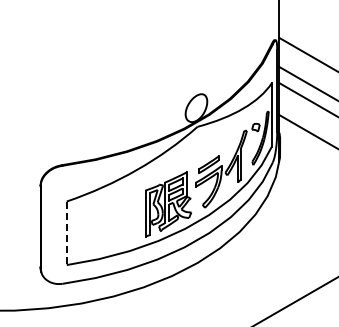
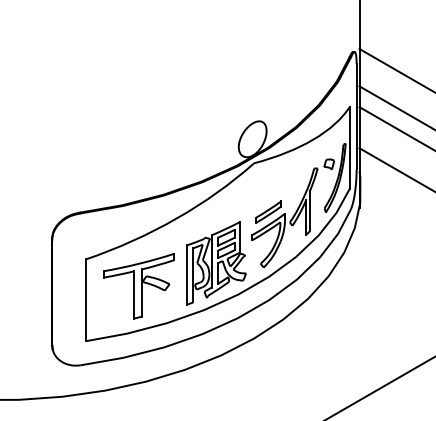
part: (107, 222) -> (138, 286), added
line: (66, 233) -> (85, 300), dashed -> solid

